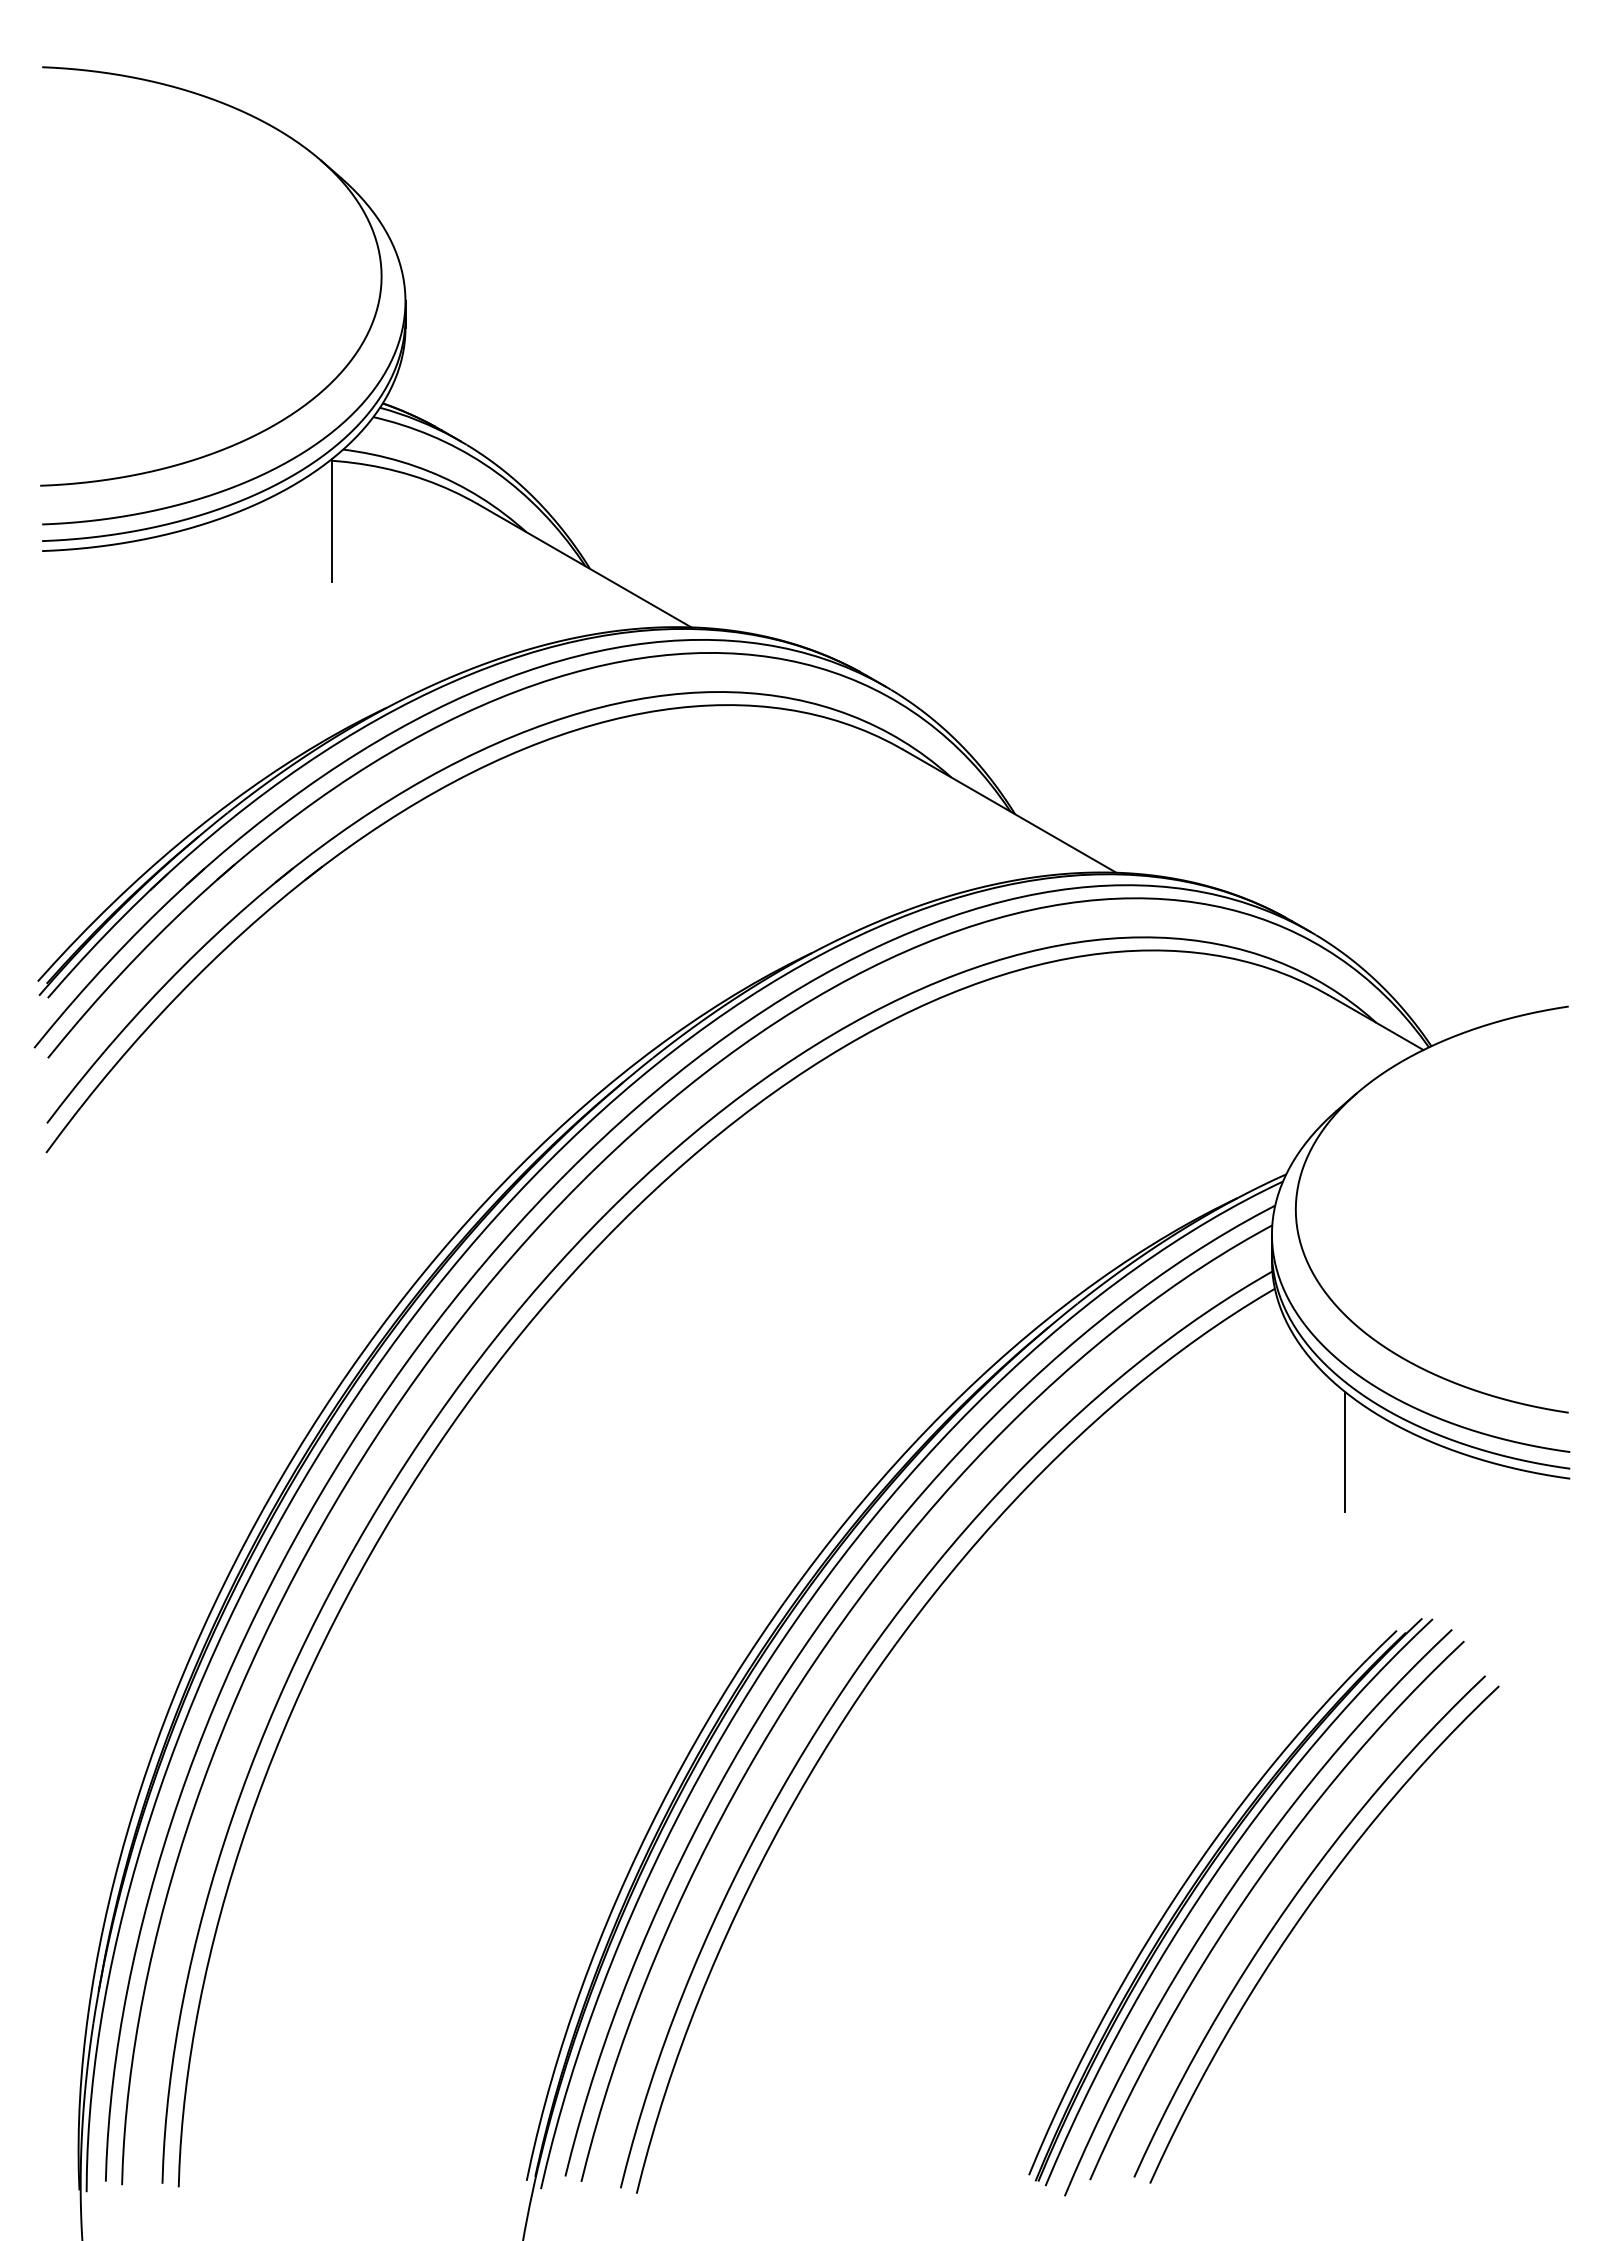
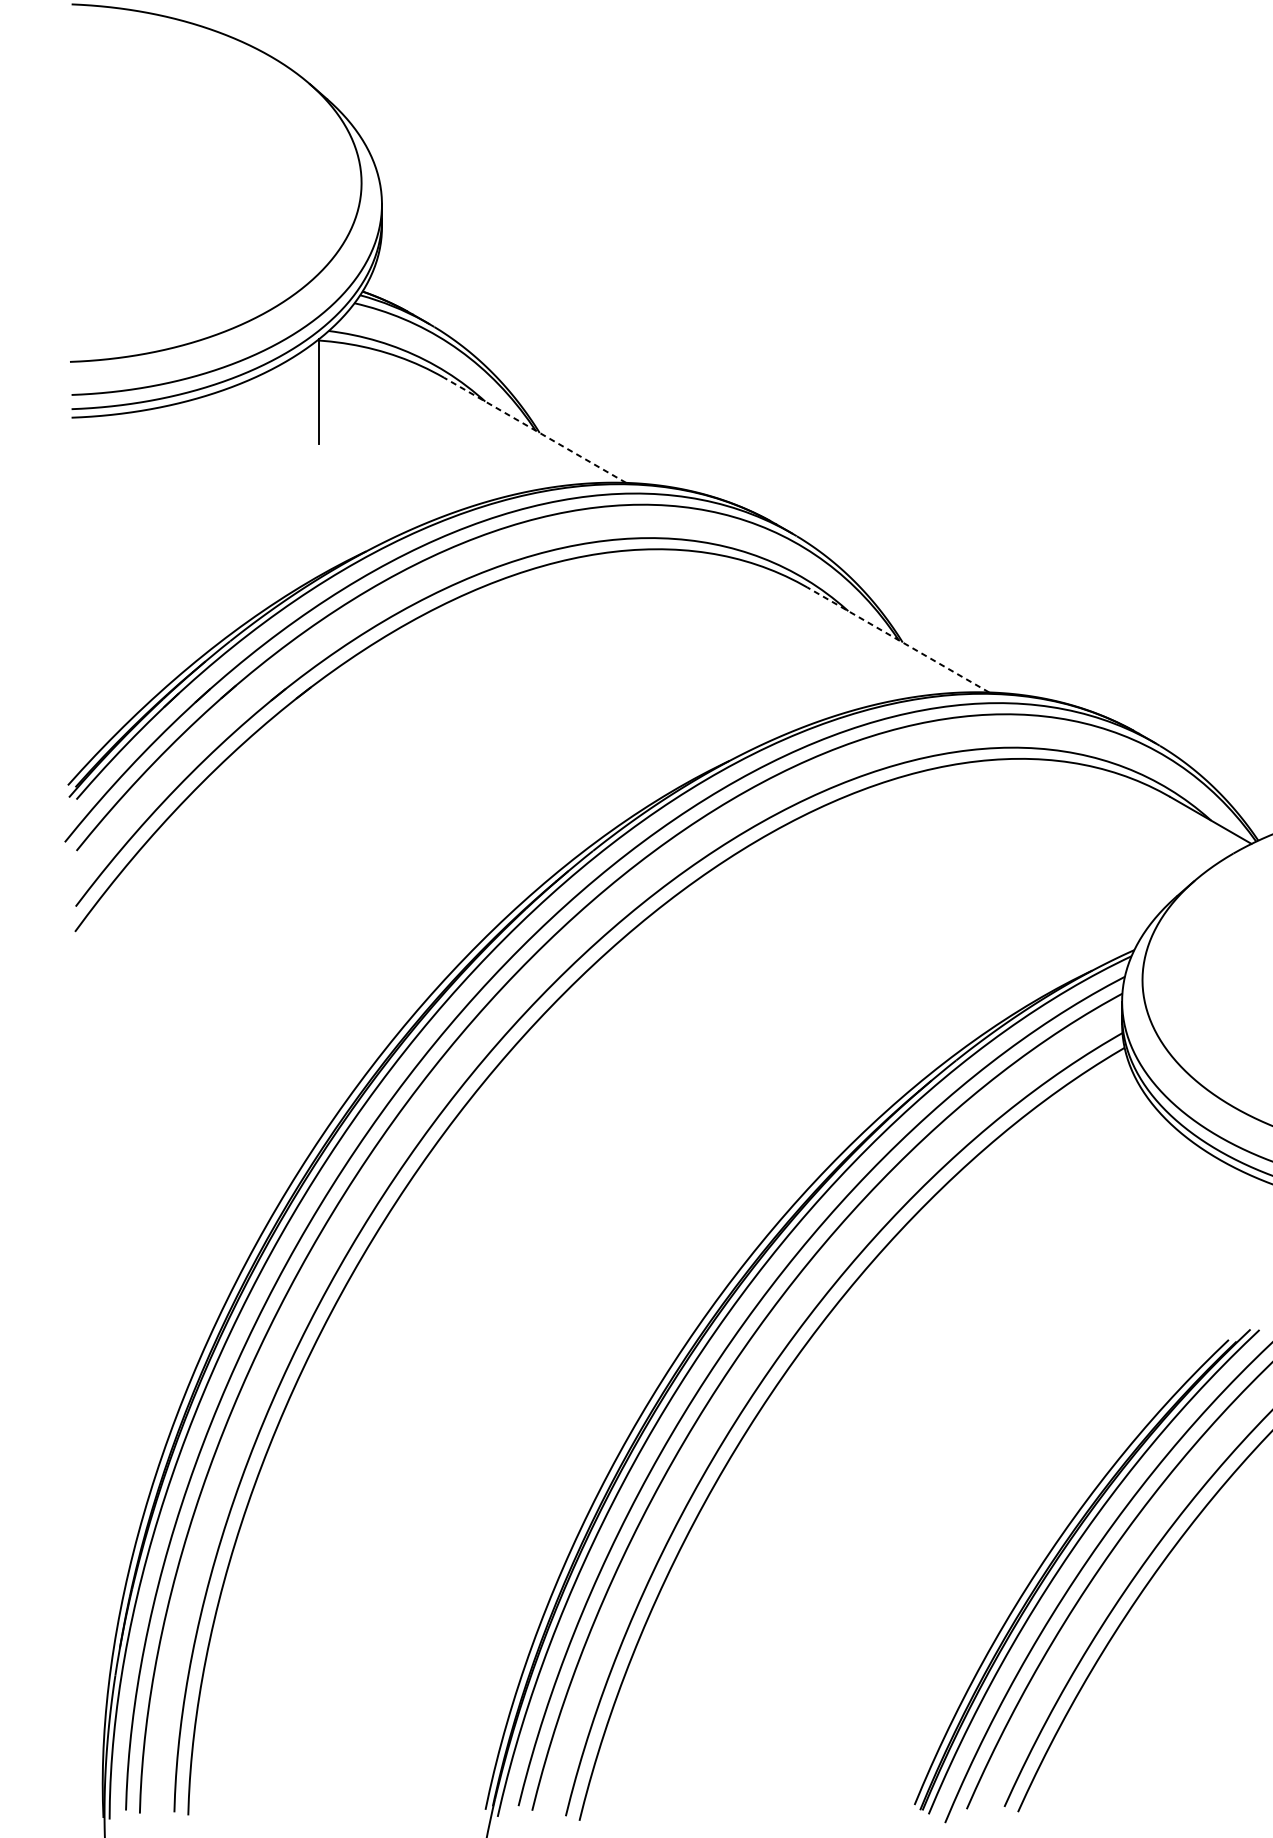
line: (584, 565) -> (534, 430), solid -> dashed
line: (1009, 810) -> (897, 639), solid -> dashed
line: (1345, 1452) -> (1184, 1187), removed

